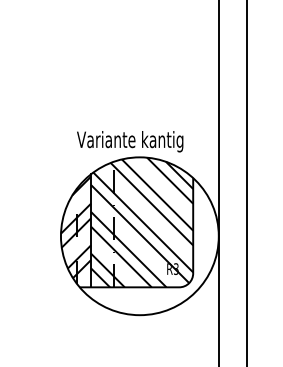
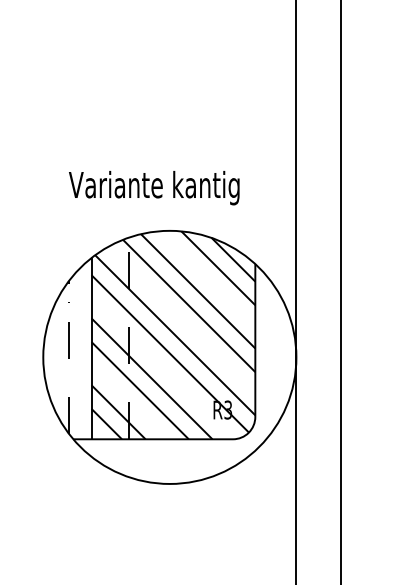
text: (130, 141) -> (154, 187), moved
hatch: (76, 231) -> (68, 349), removed

